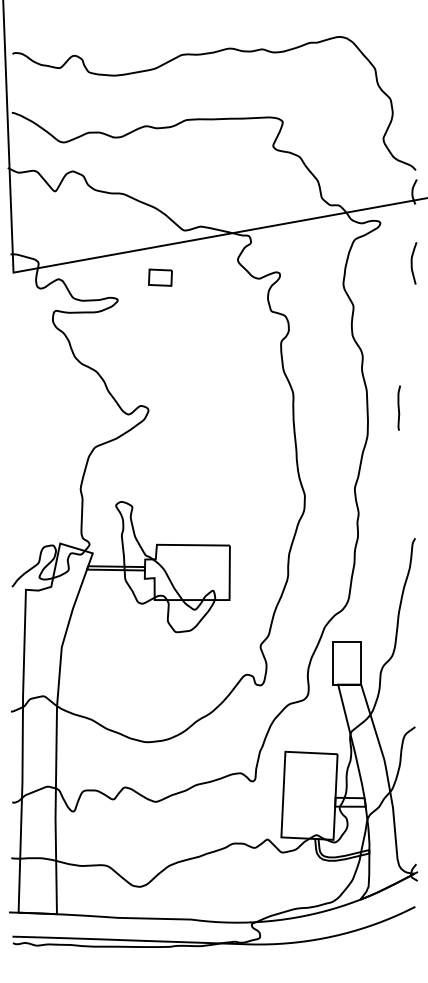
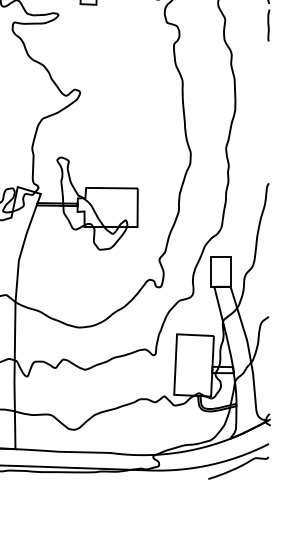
line: (398, 407) -> (268, 25), moved
curve: (372, 940) -> (238, 467), added

